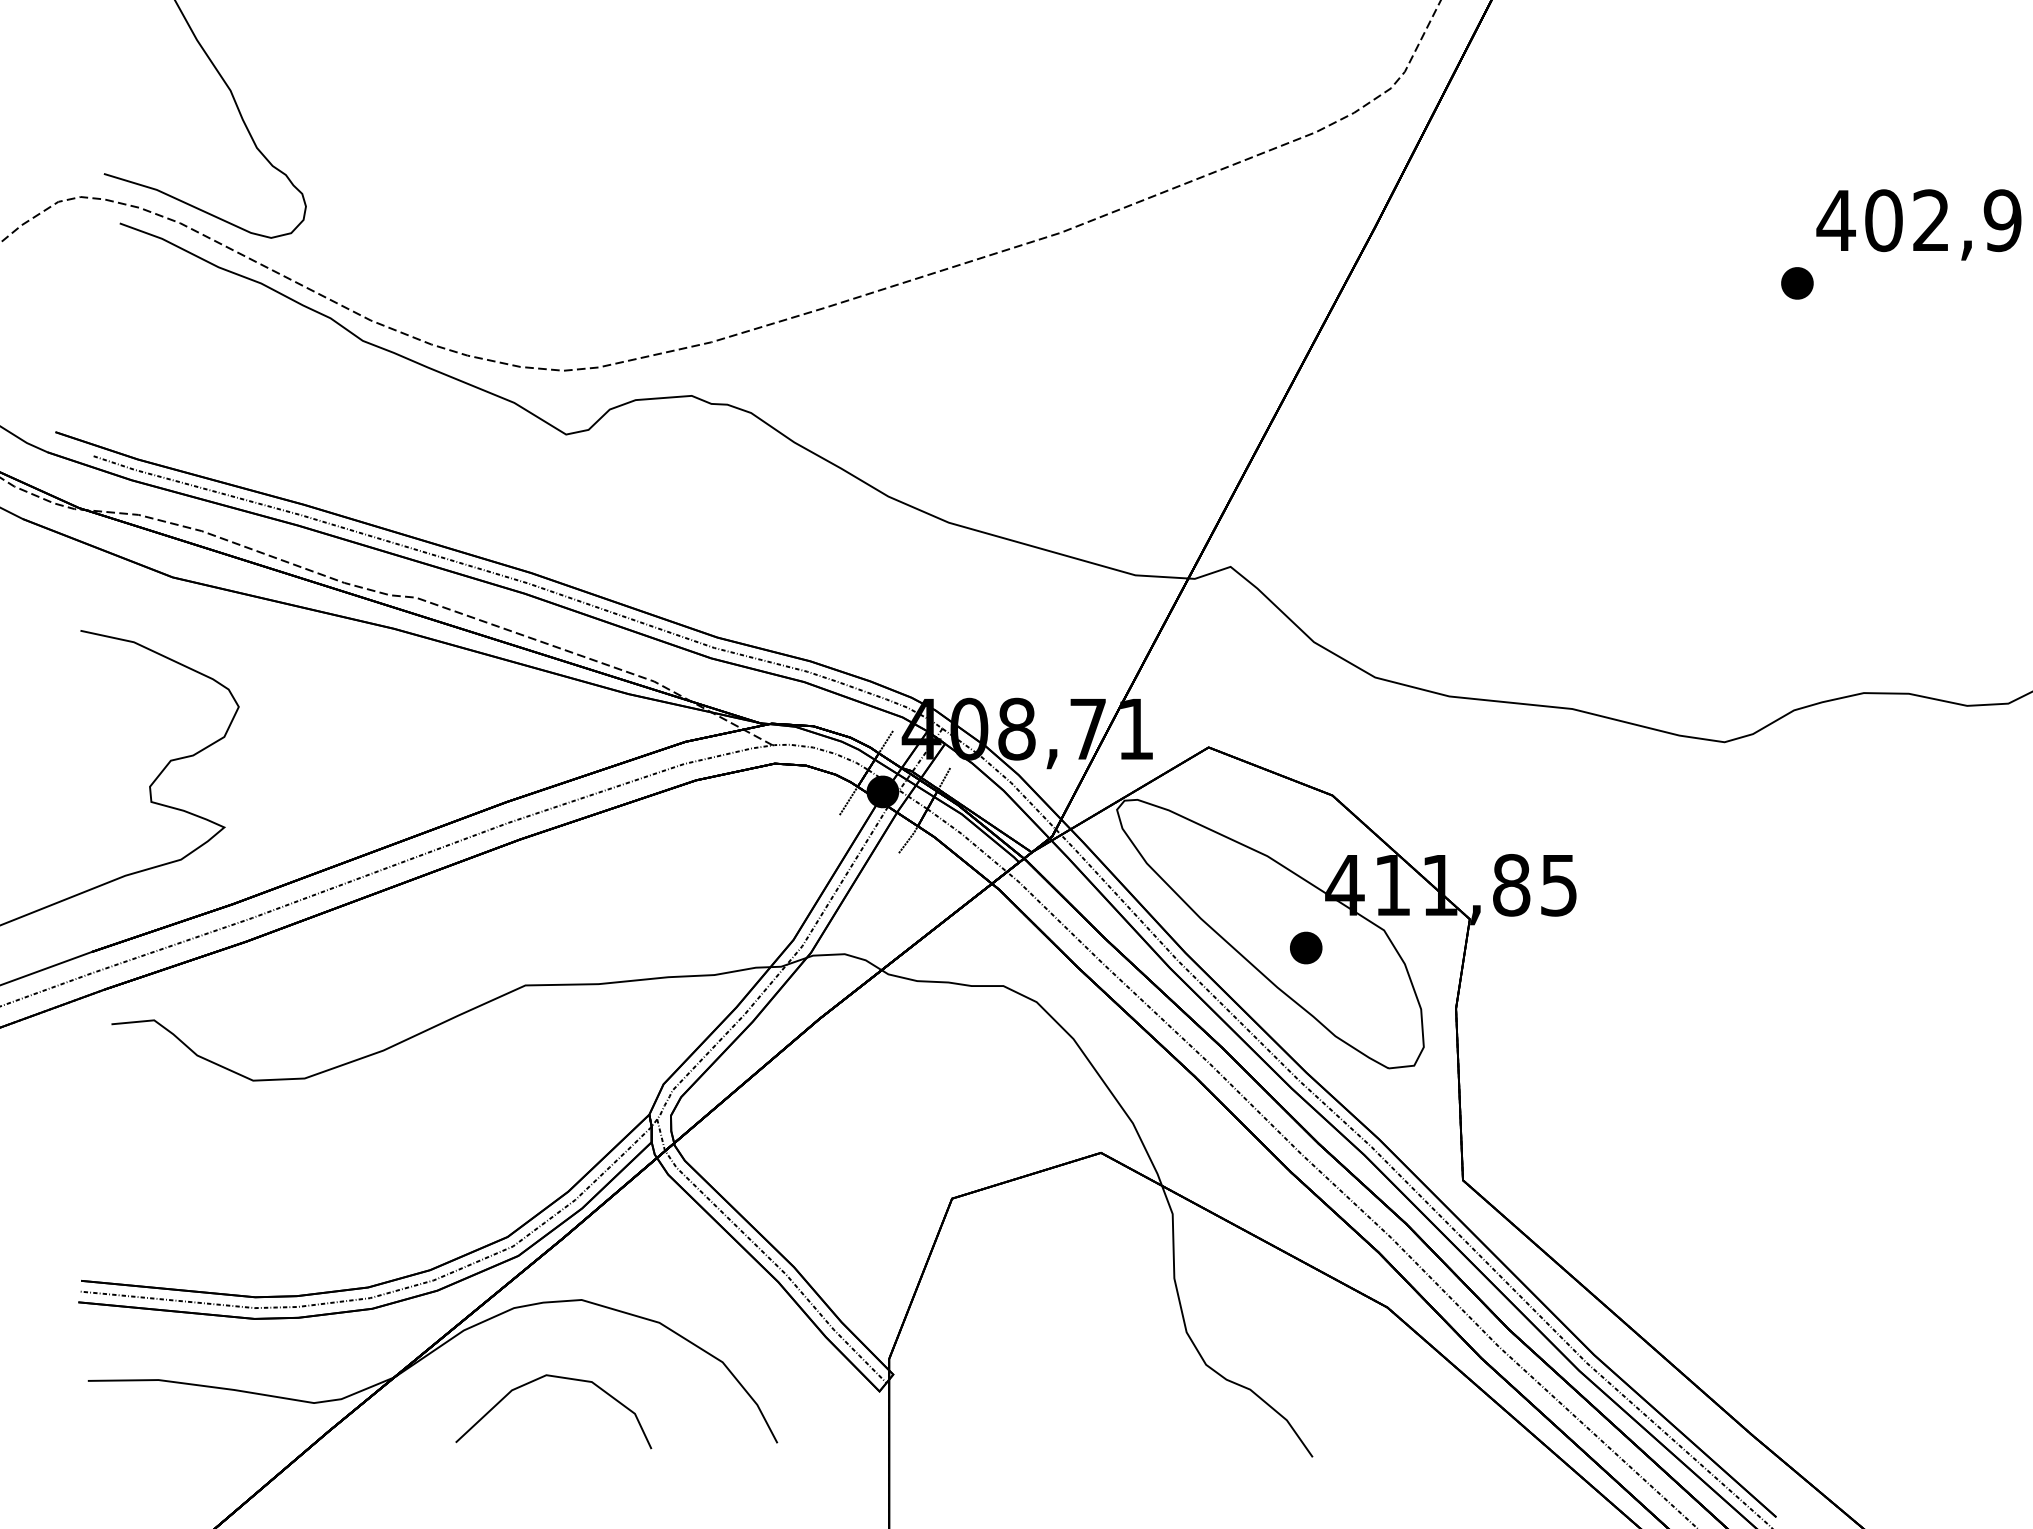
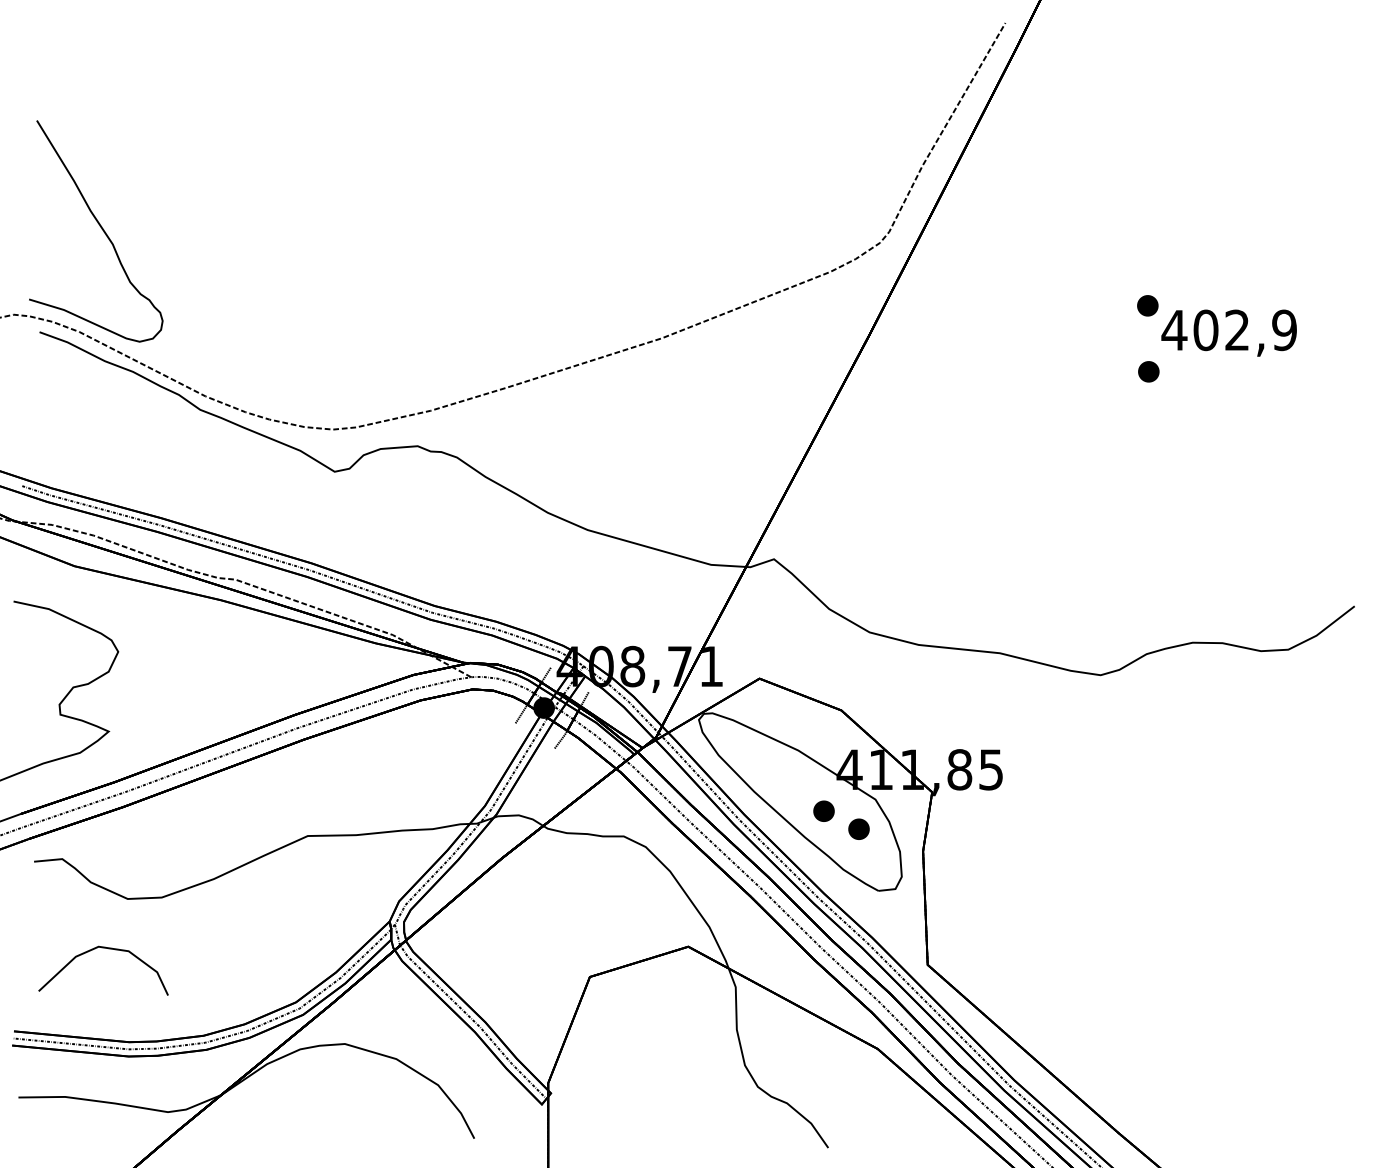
part: (1795, 183) -> (1147, 305), added
part: (1358, 974) -> (858, 828), added
curve: (561, 1379) -> (108, 949), moved

